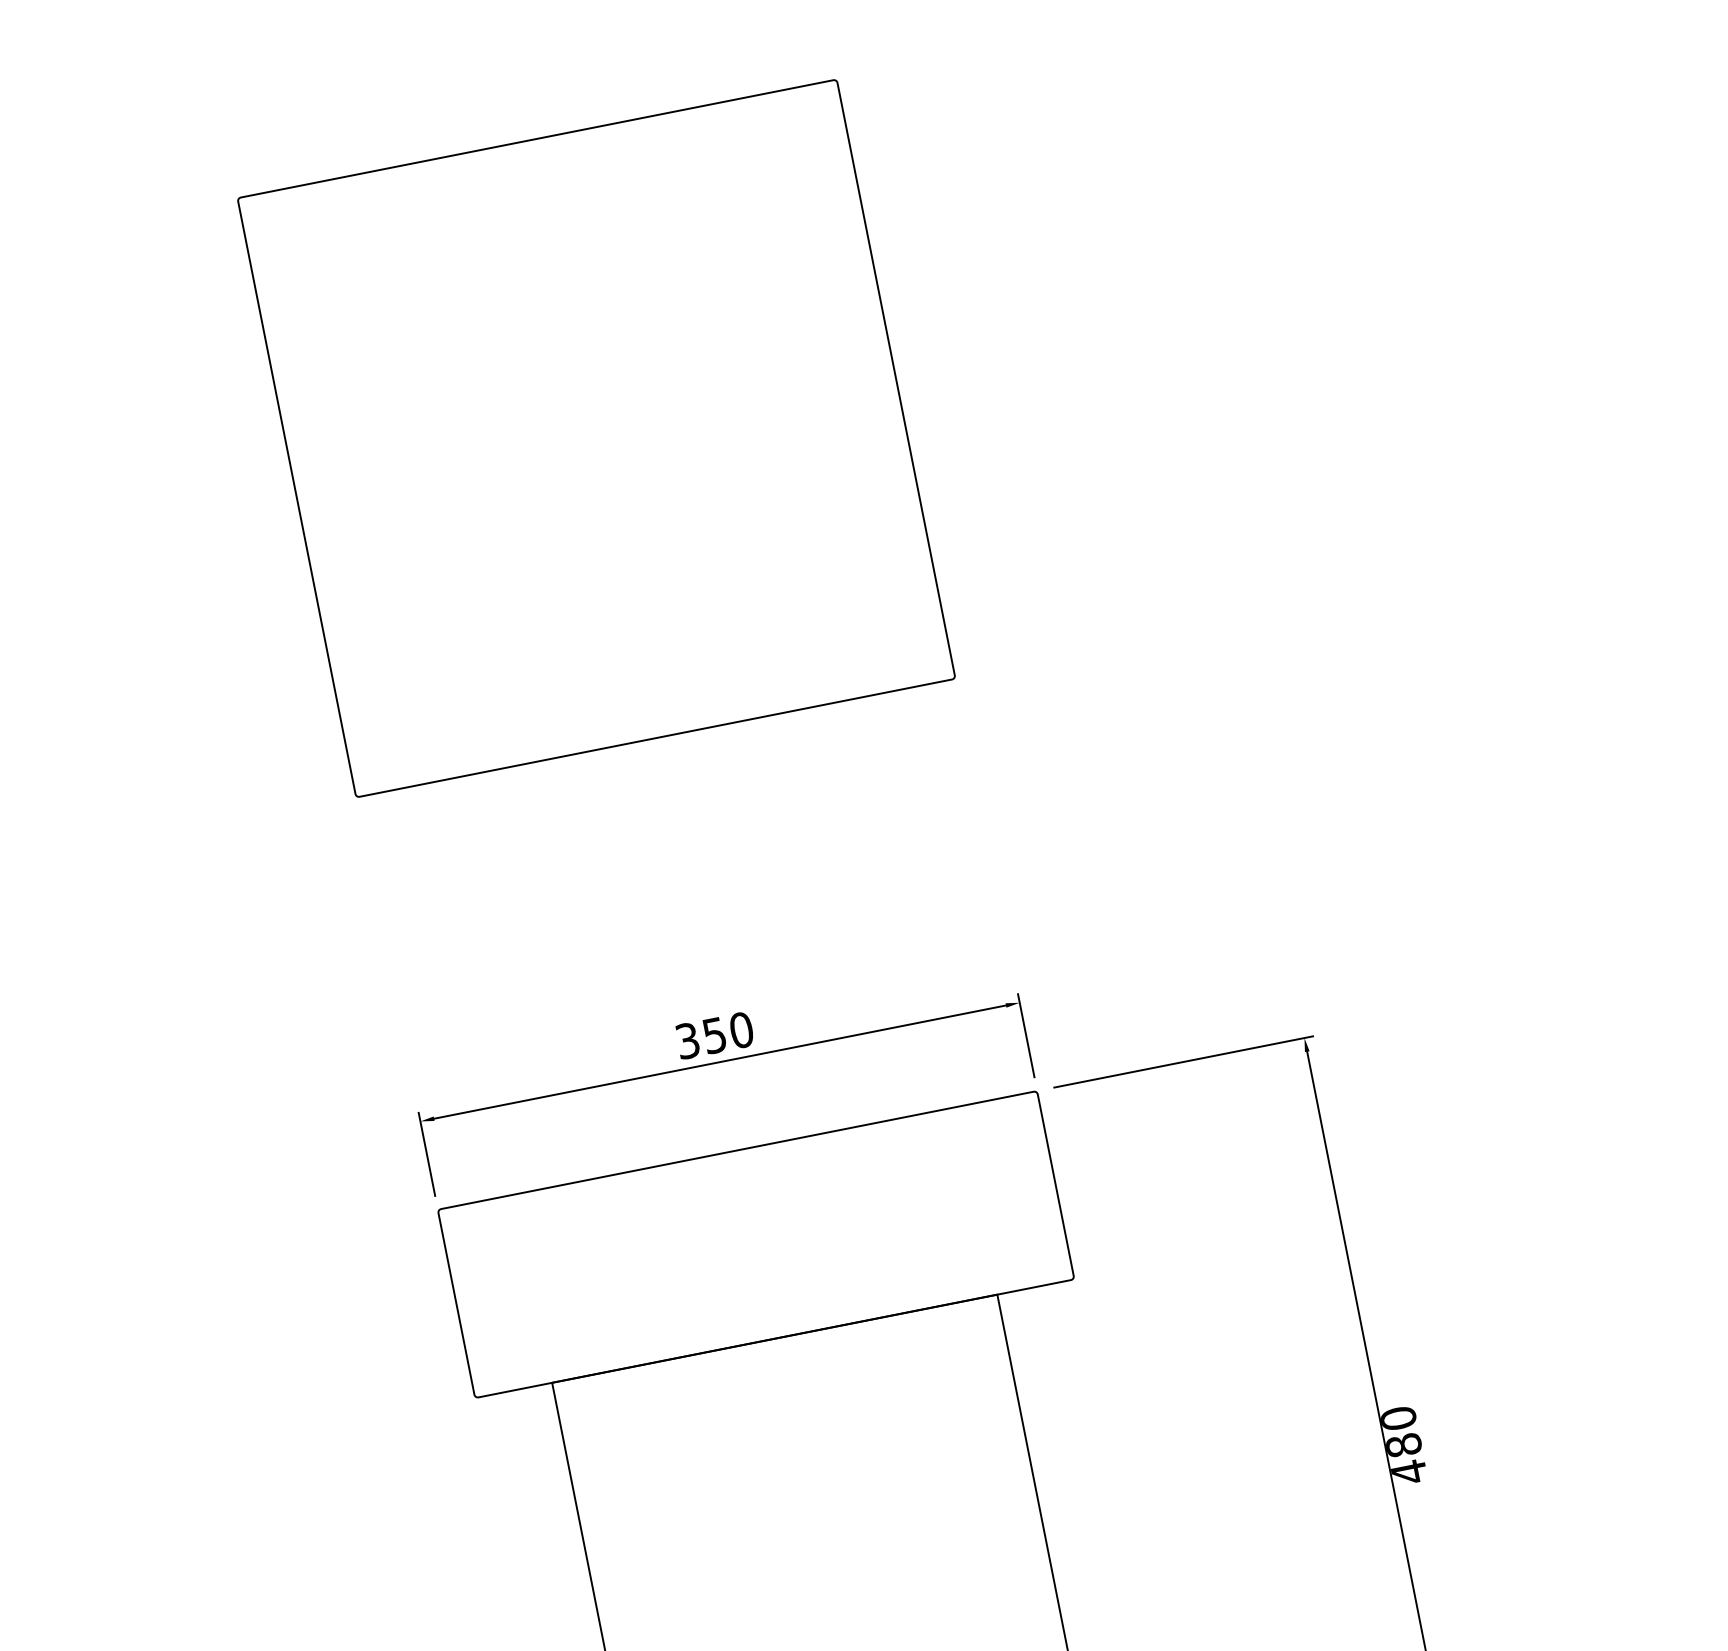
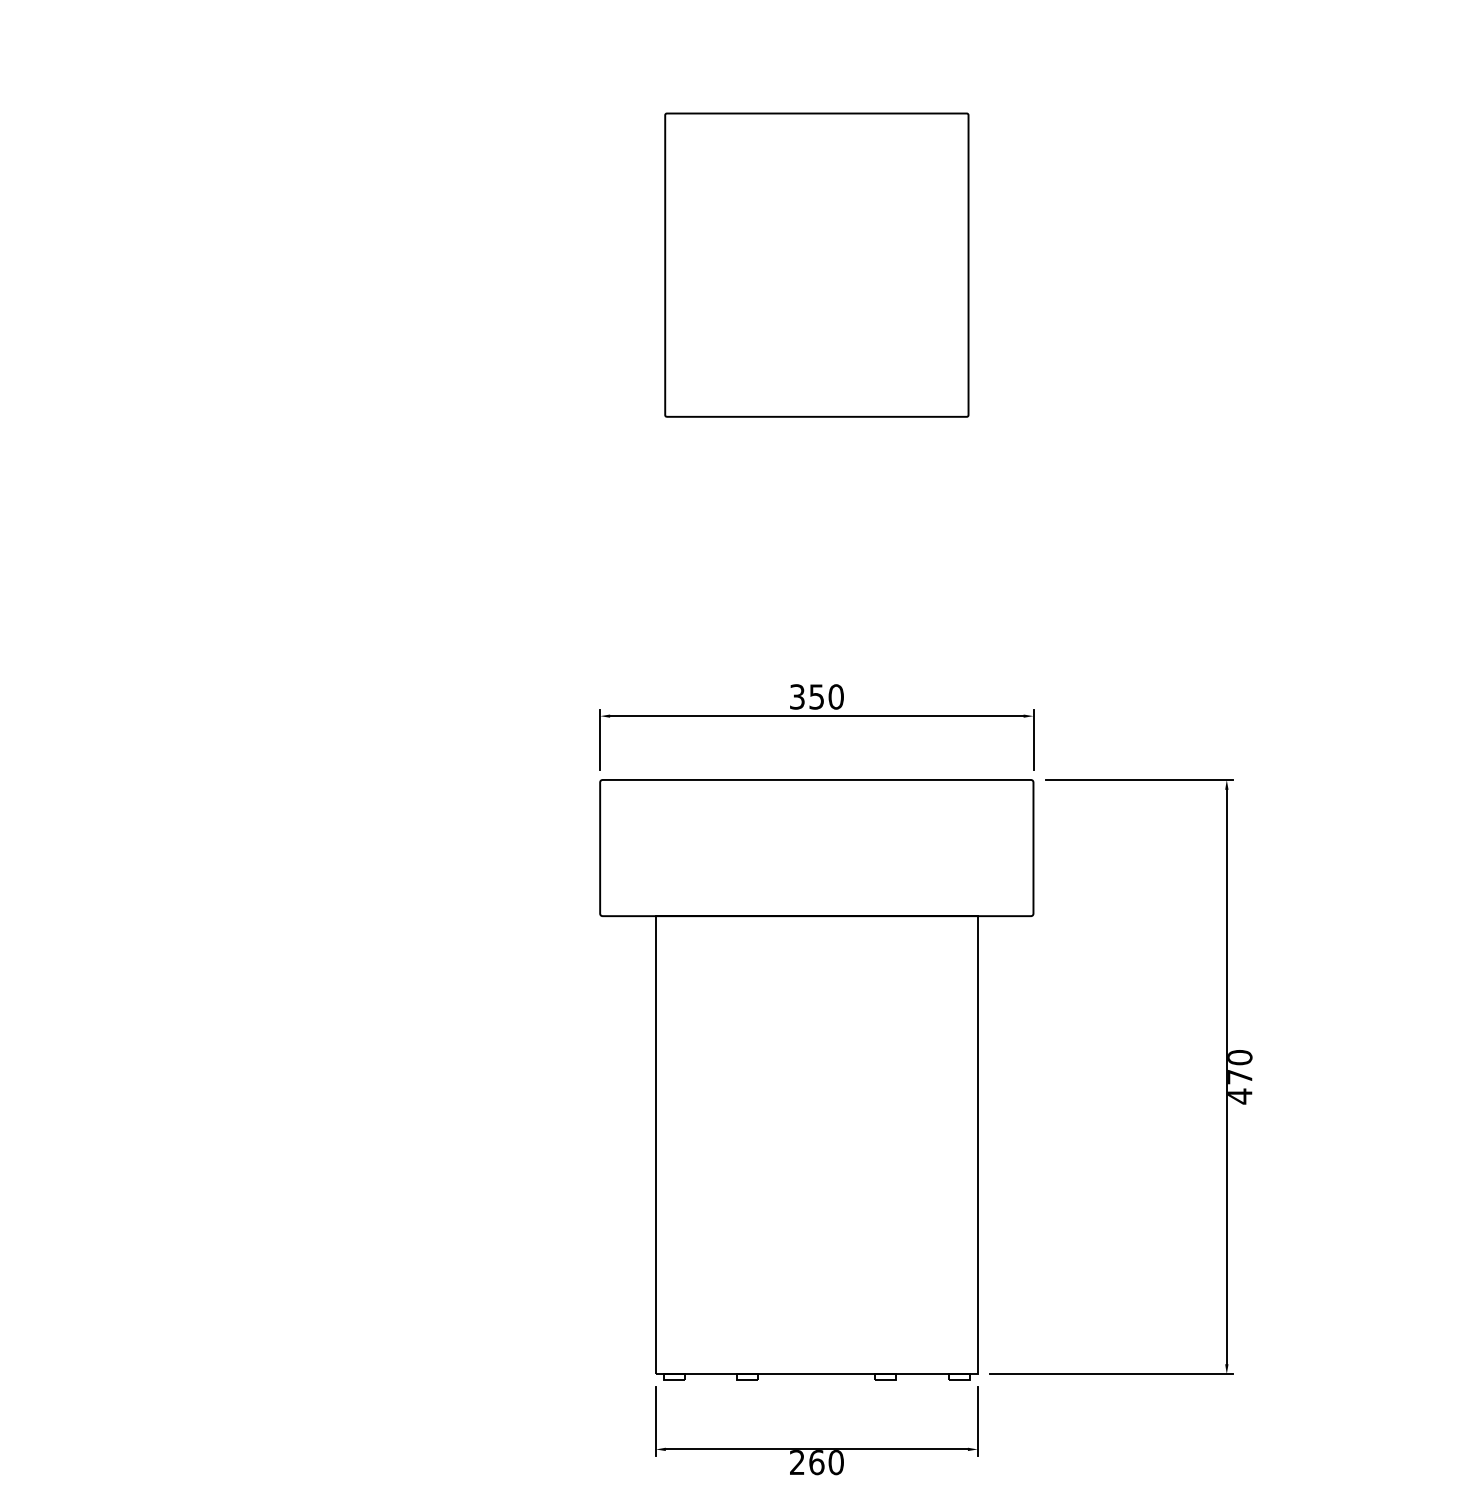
part: (595, 437) -> (816, 264), size x0.7
text: (1404, 1444) -> (1240, 1076), 480 -> 470

